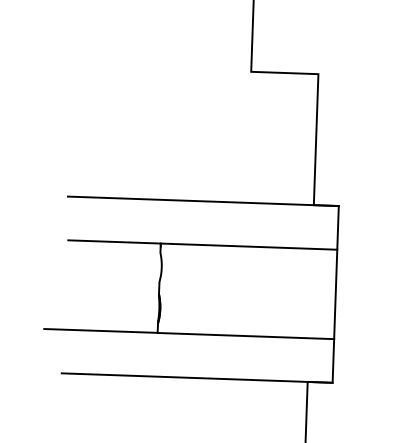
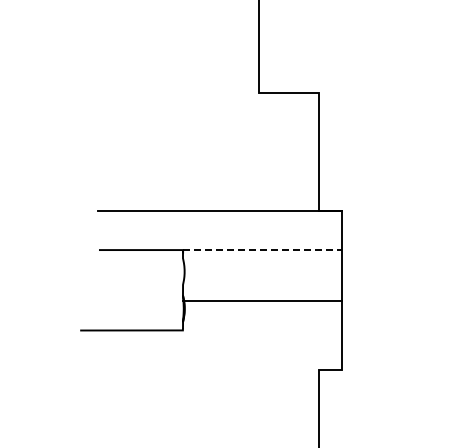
line: (249, 247) -> (262, 250), solid -> dashed
line: (244, 336) -> (261, 300), moved
line: (196, 377) -> (219, 369), removed

